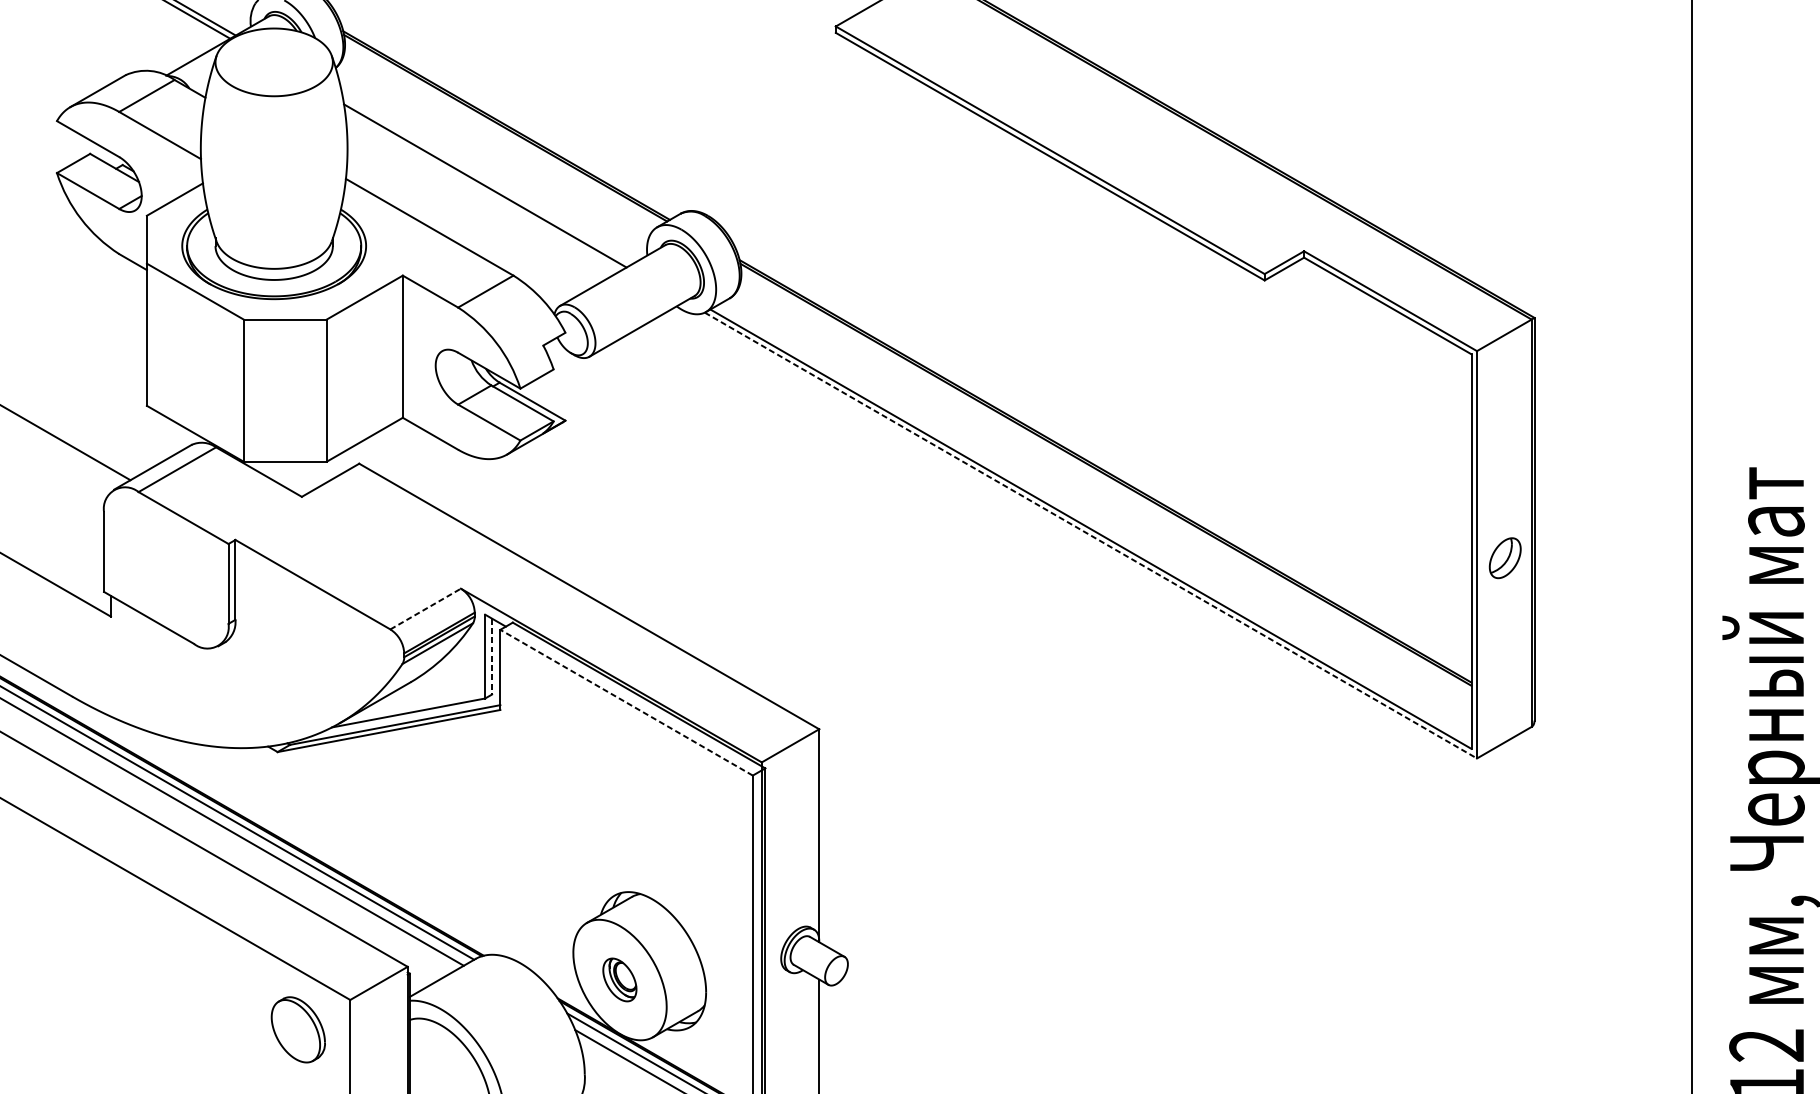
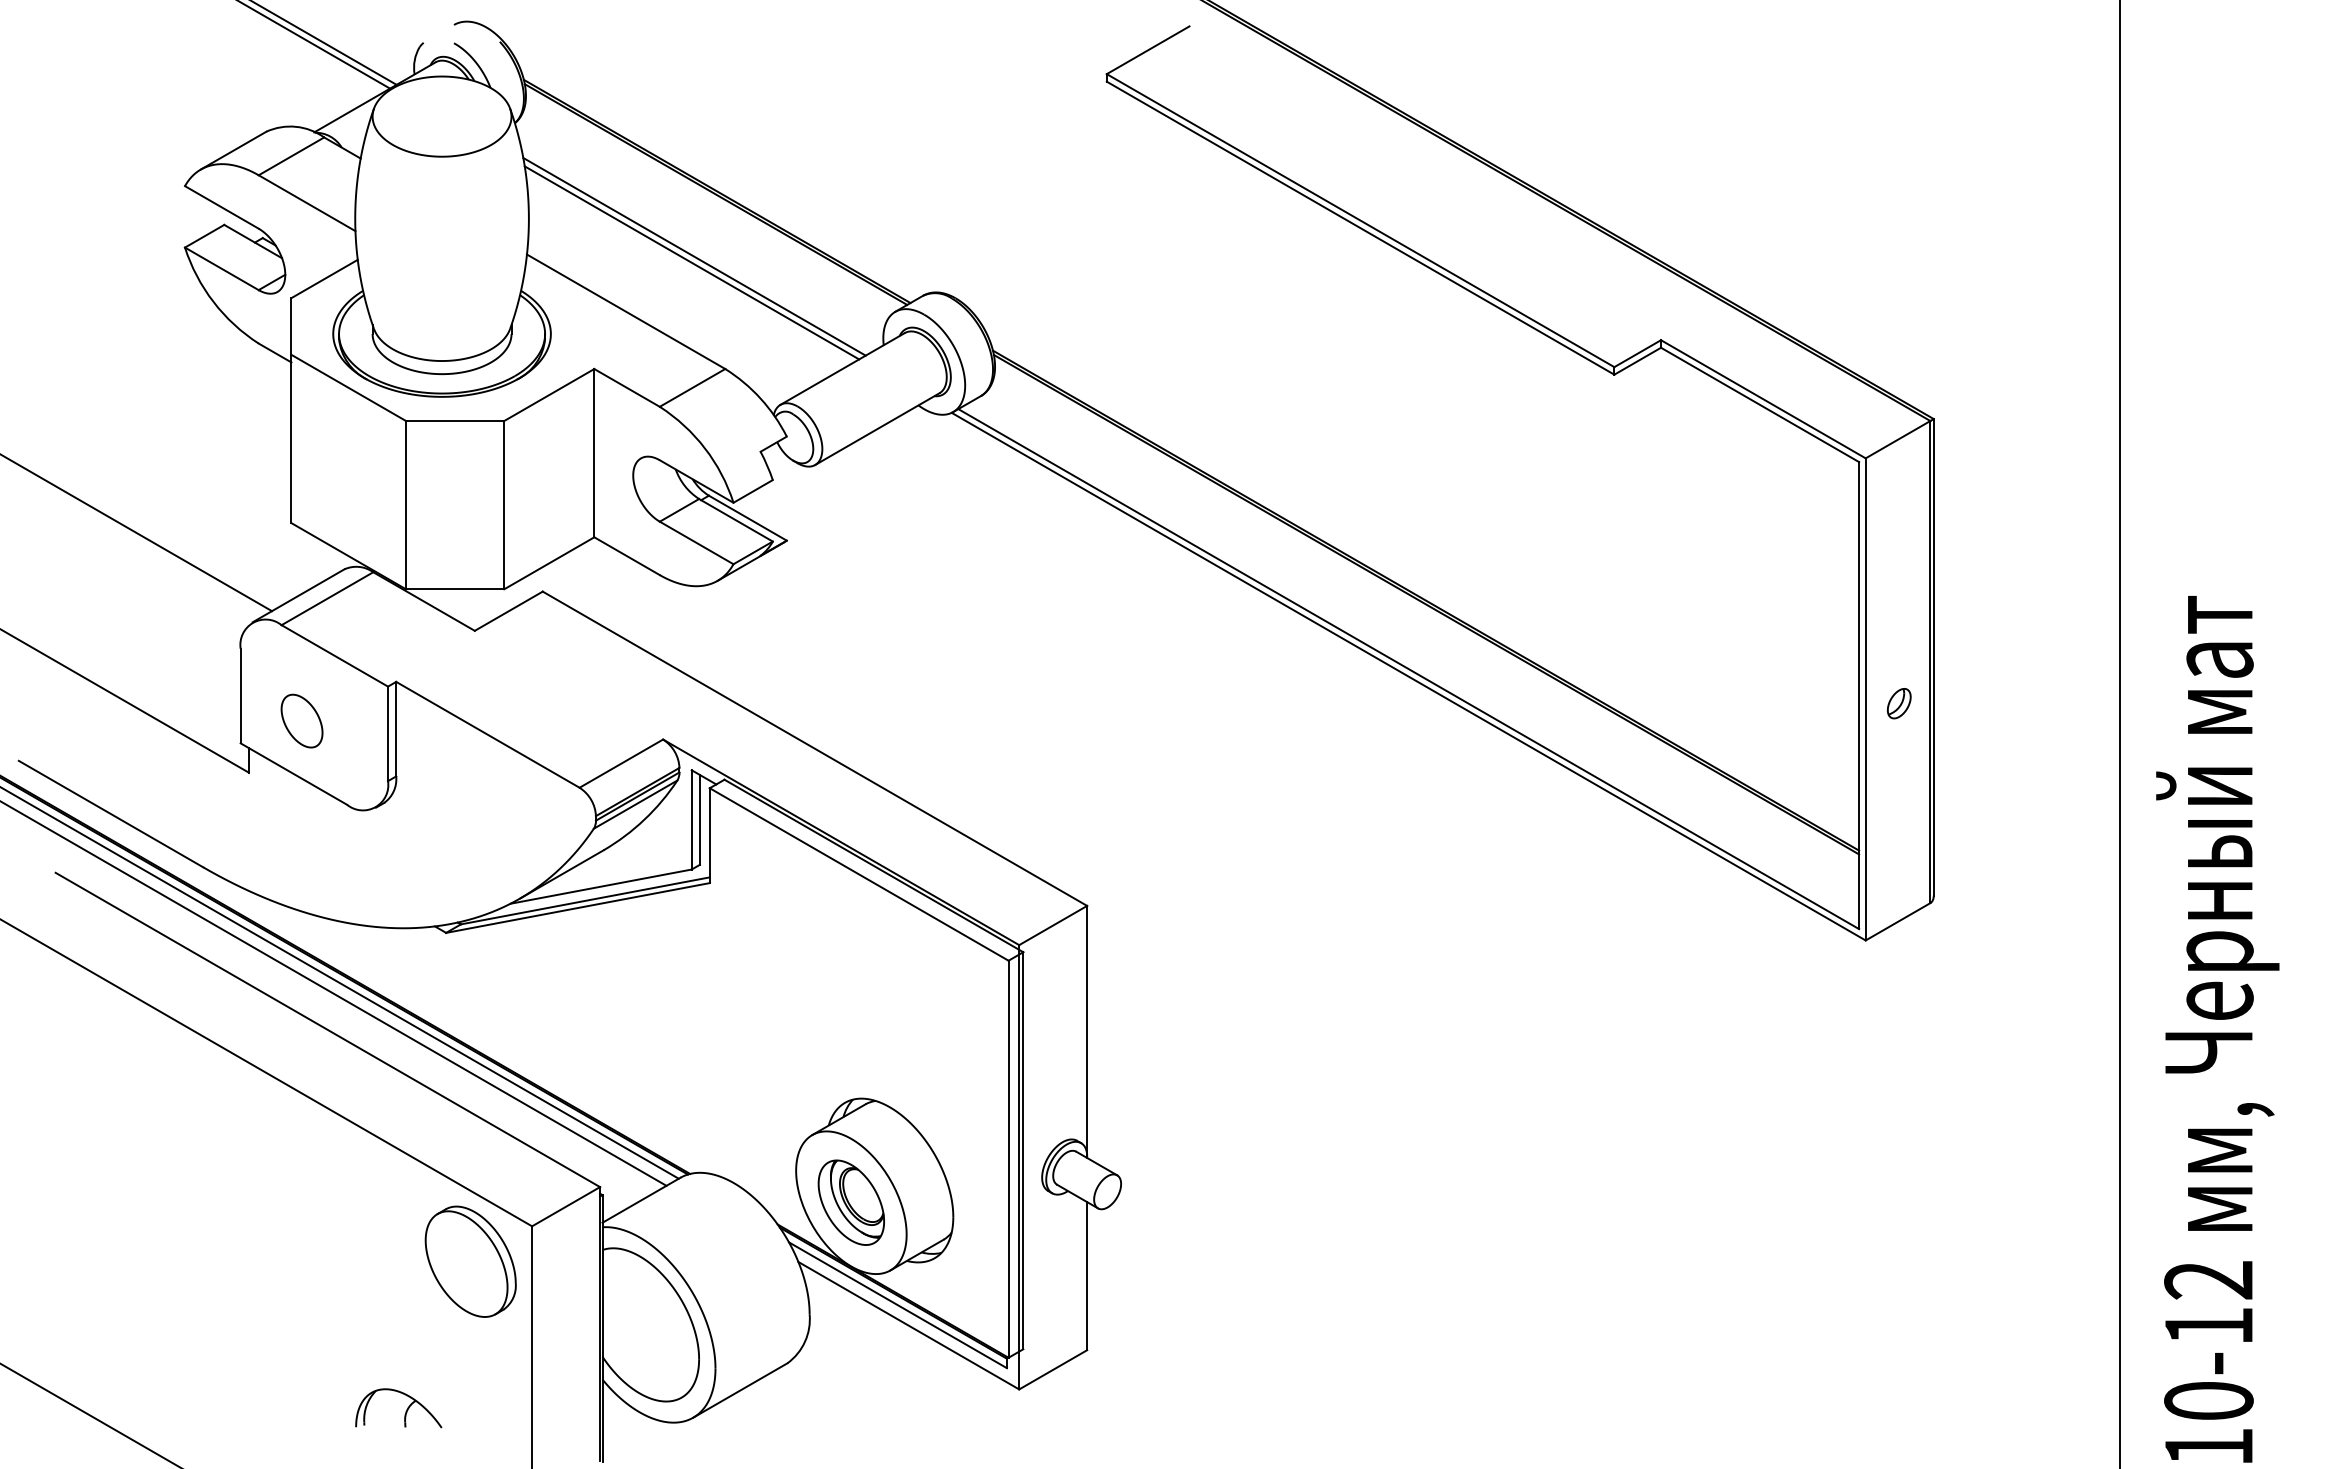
line: (487, 180) -> (694, 256), added
line: (1090, 535) -> (1408, 676), dashed -> solid
part: (1505, 558) -> (1899, 703), size x0.62
part: (155, 572) -> (301, 720), added
line: (425, 608) -> (621, 763), dashed -> solid
line: (491, 656) -> (699, 819), dashed -> solid
line: (626, 702) -> (859, 874), dashed -> solid
part: (619, 979) -> (850, 1202), size x1.67
part: (298, 1029) -> (470, 1261), size x1.43

